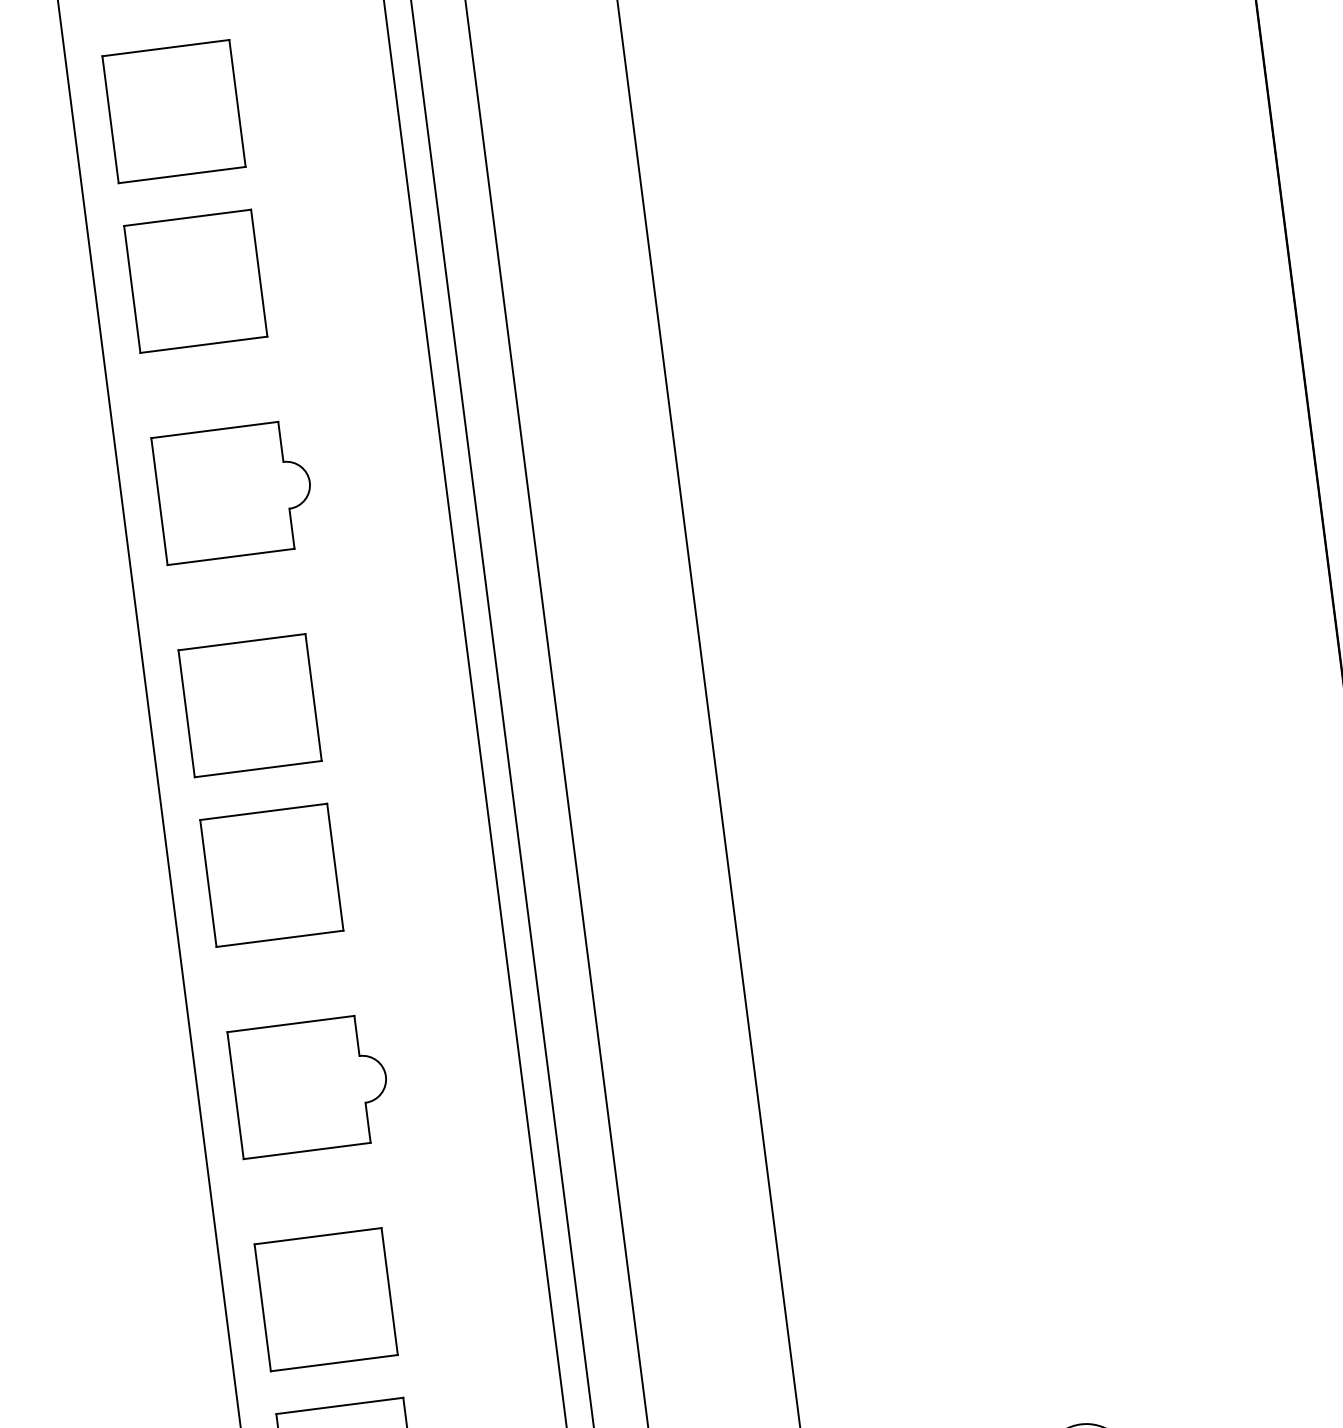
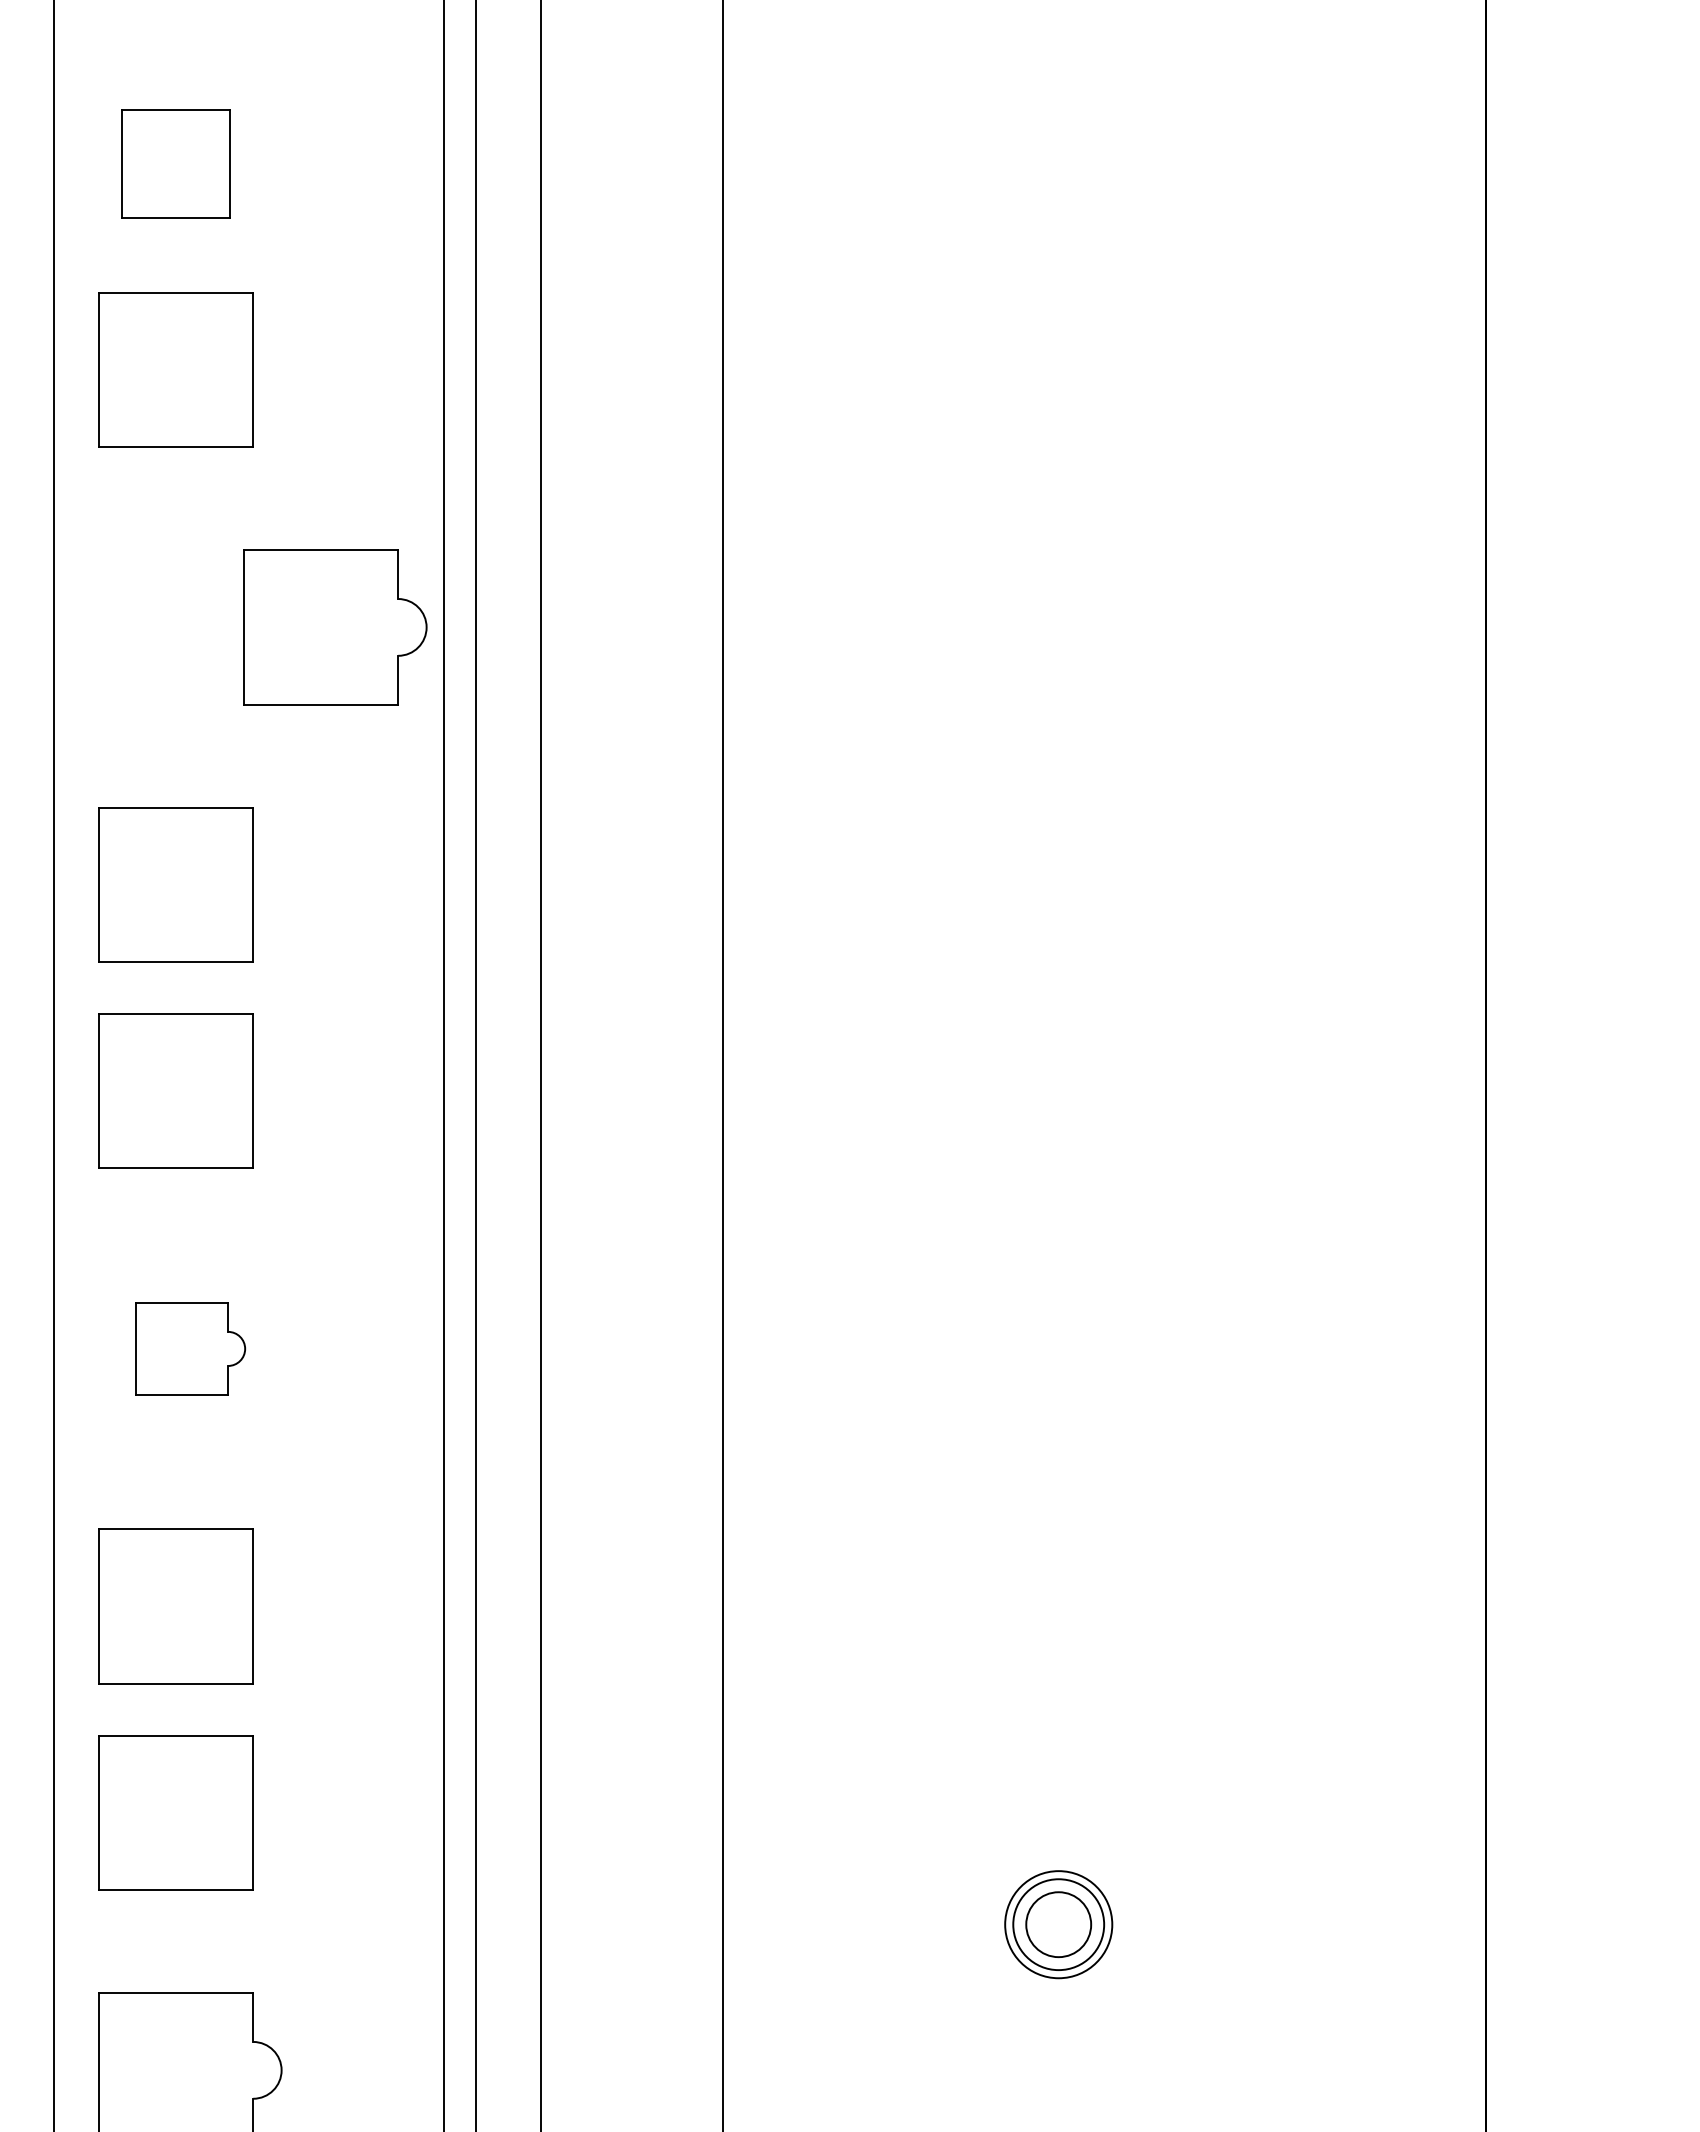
part: (173, 111) -> (175, 163), size x0.7
part: (234, 492) -> (335, 627), moved
part: (310, 1085) -> (190, 1348), size x0.6

